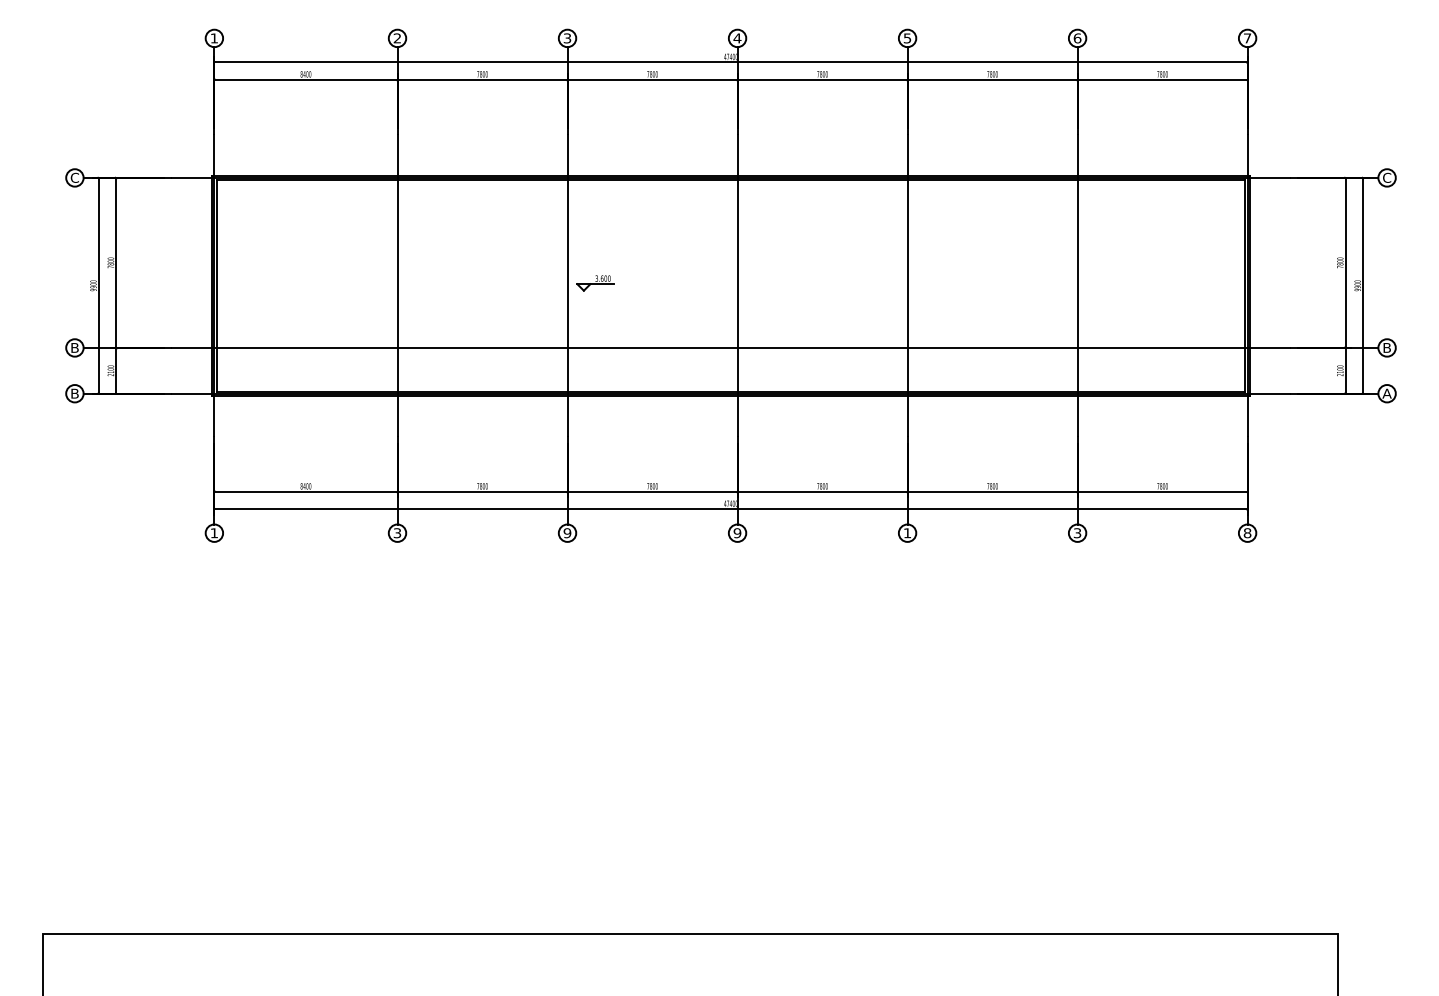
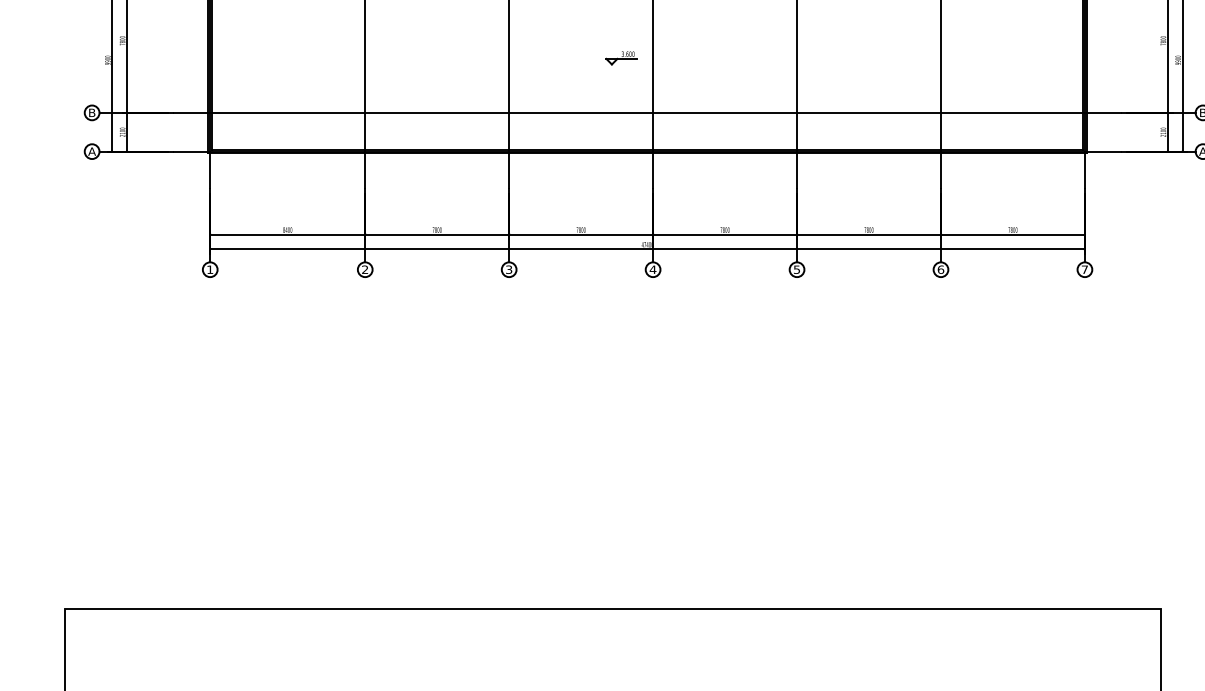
part: (595, 283) -> (621, 58), moved
text: (74, 393) -> (91, 151), B -> A
text: (397, 533) -> (365, 269), 3 -> 2
text: (567, 533) -> (509, 269), 9 -> 3
text: (737, 533) -> (653, 269), 9 -> 4
text: (907, 533) -> (796, 269), 1 -> 5
text: (1077, 533) -> (940, 269), 3 -> 6
text: (1247, 533) -> (1084, 269), 8 -> 7

